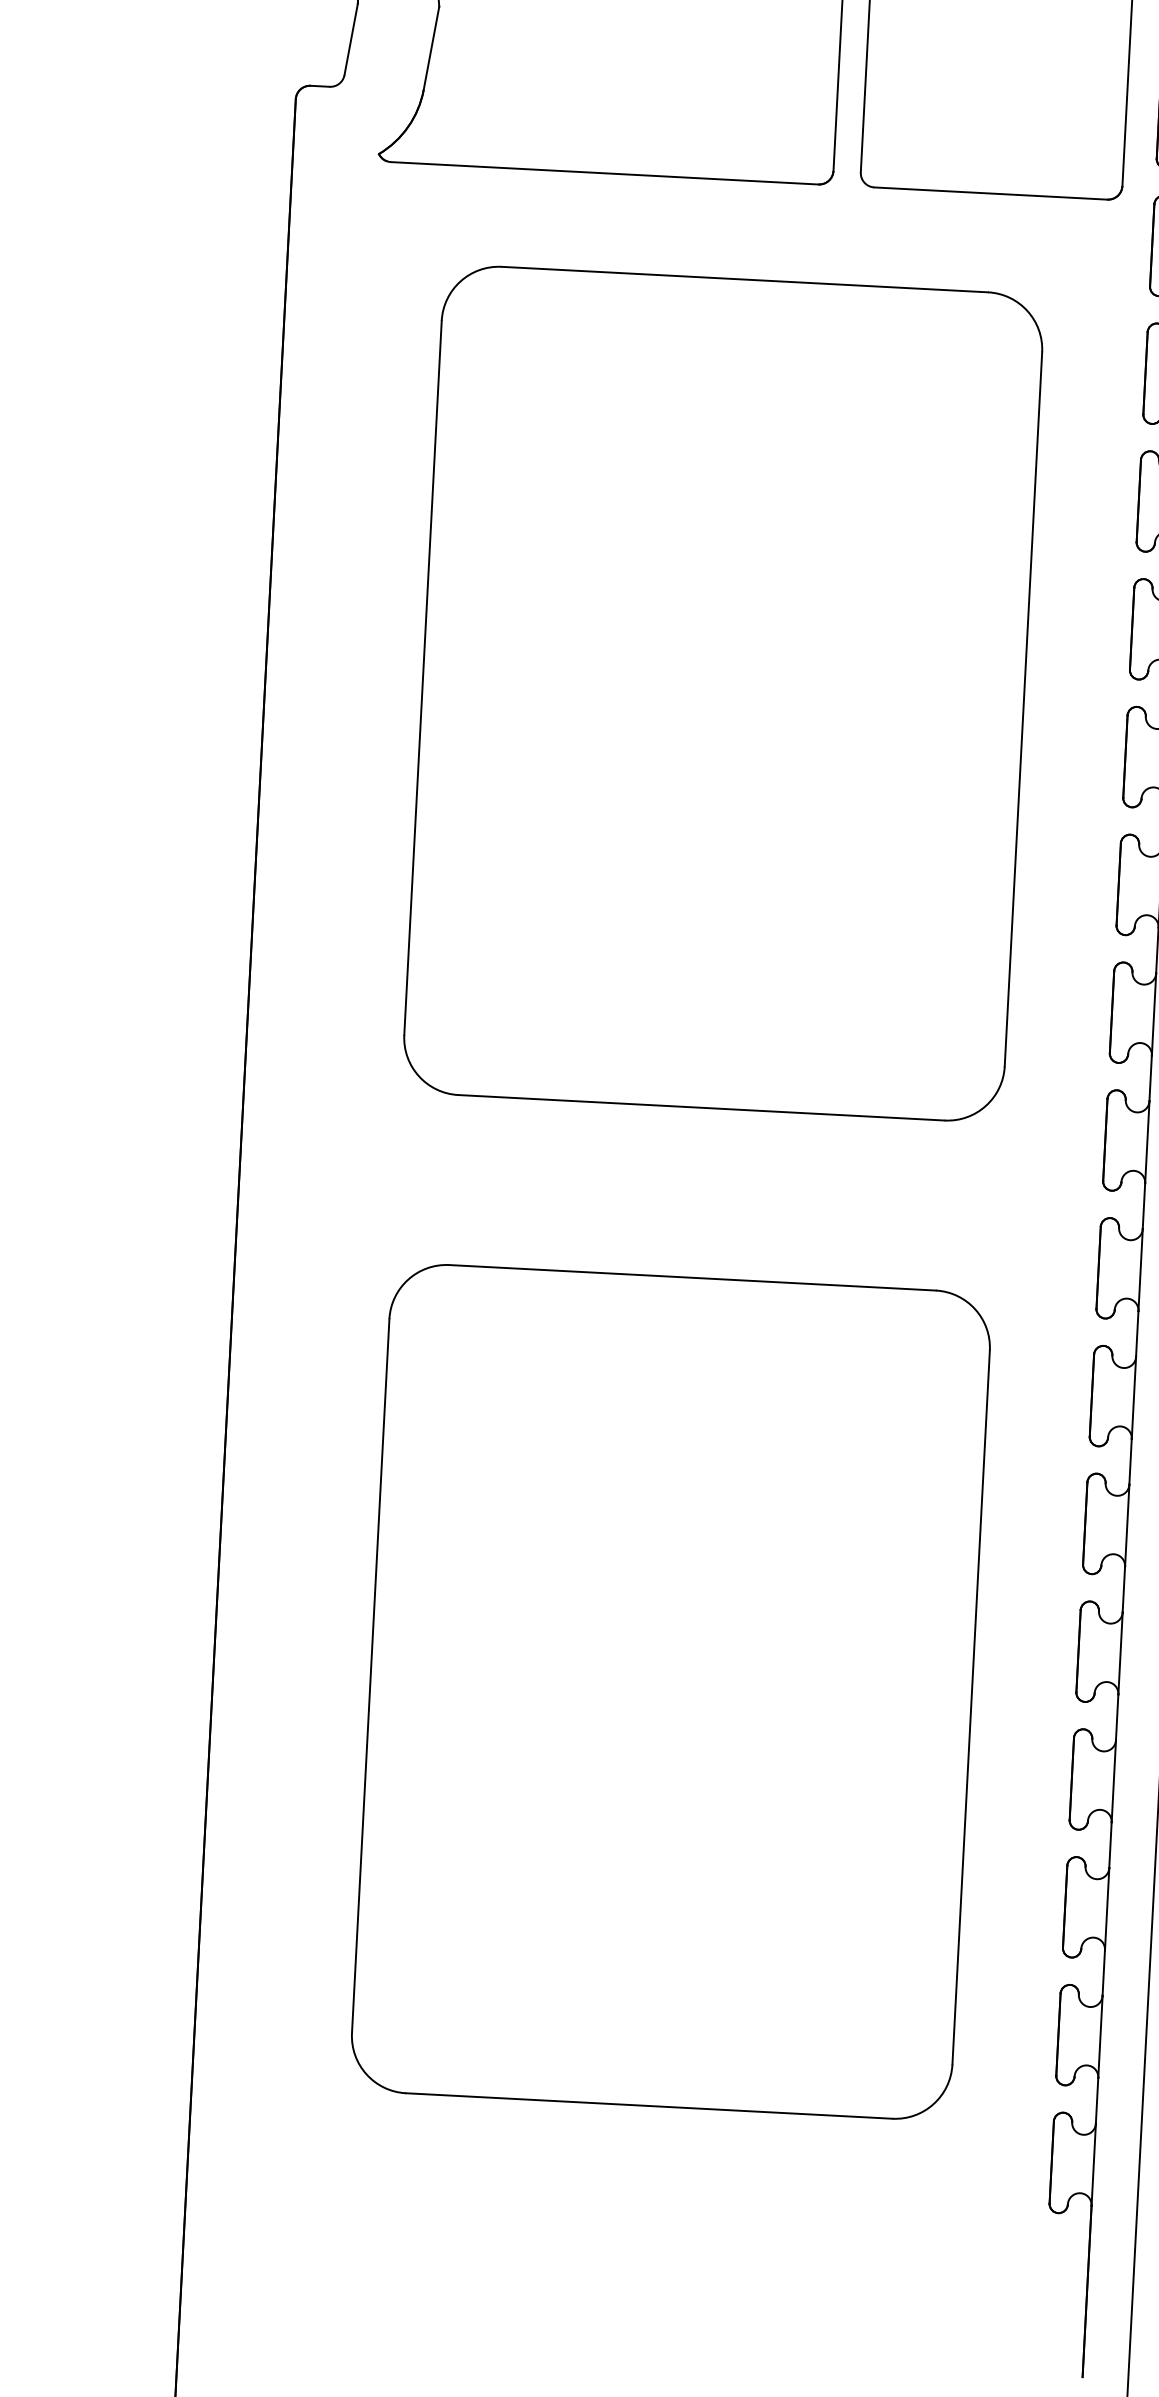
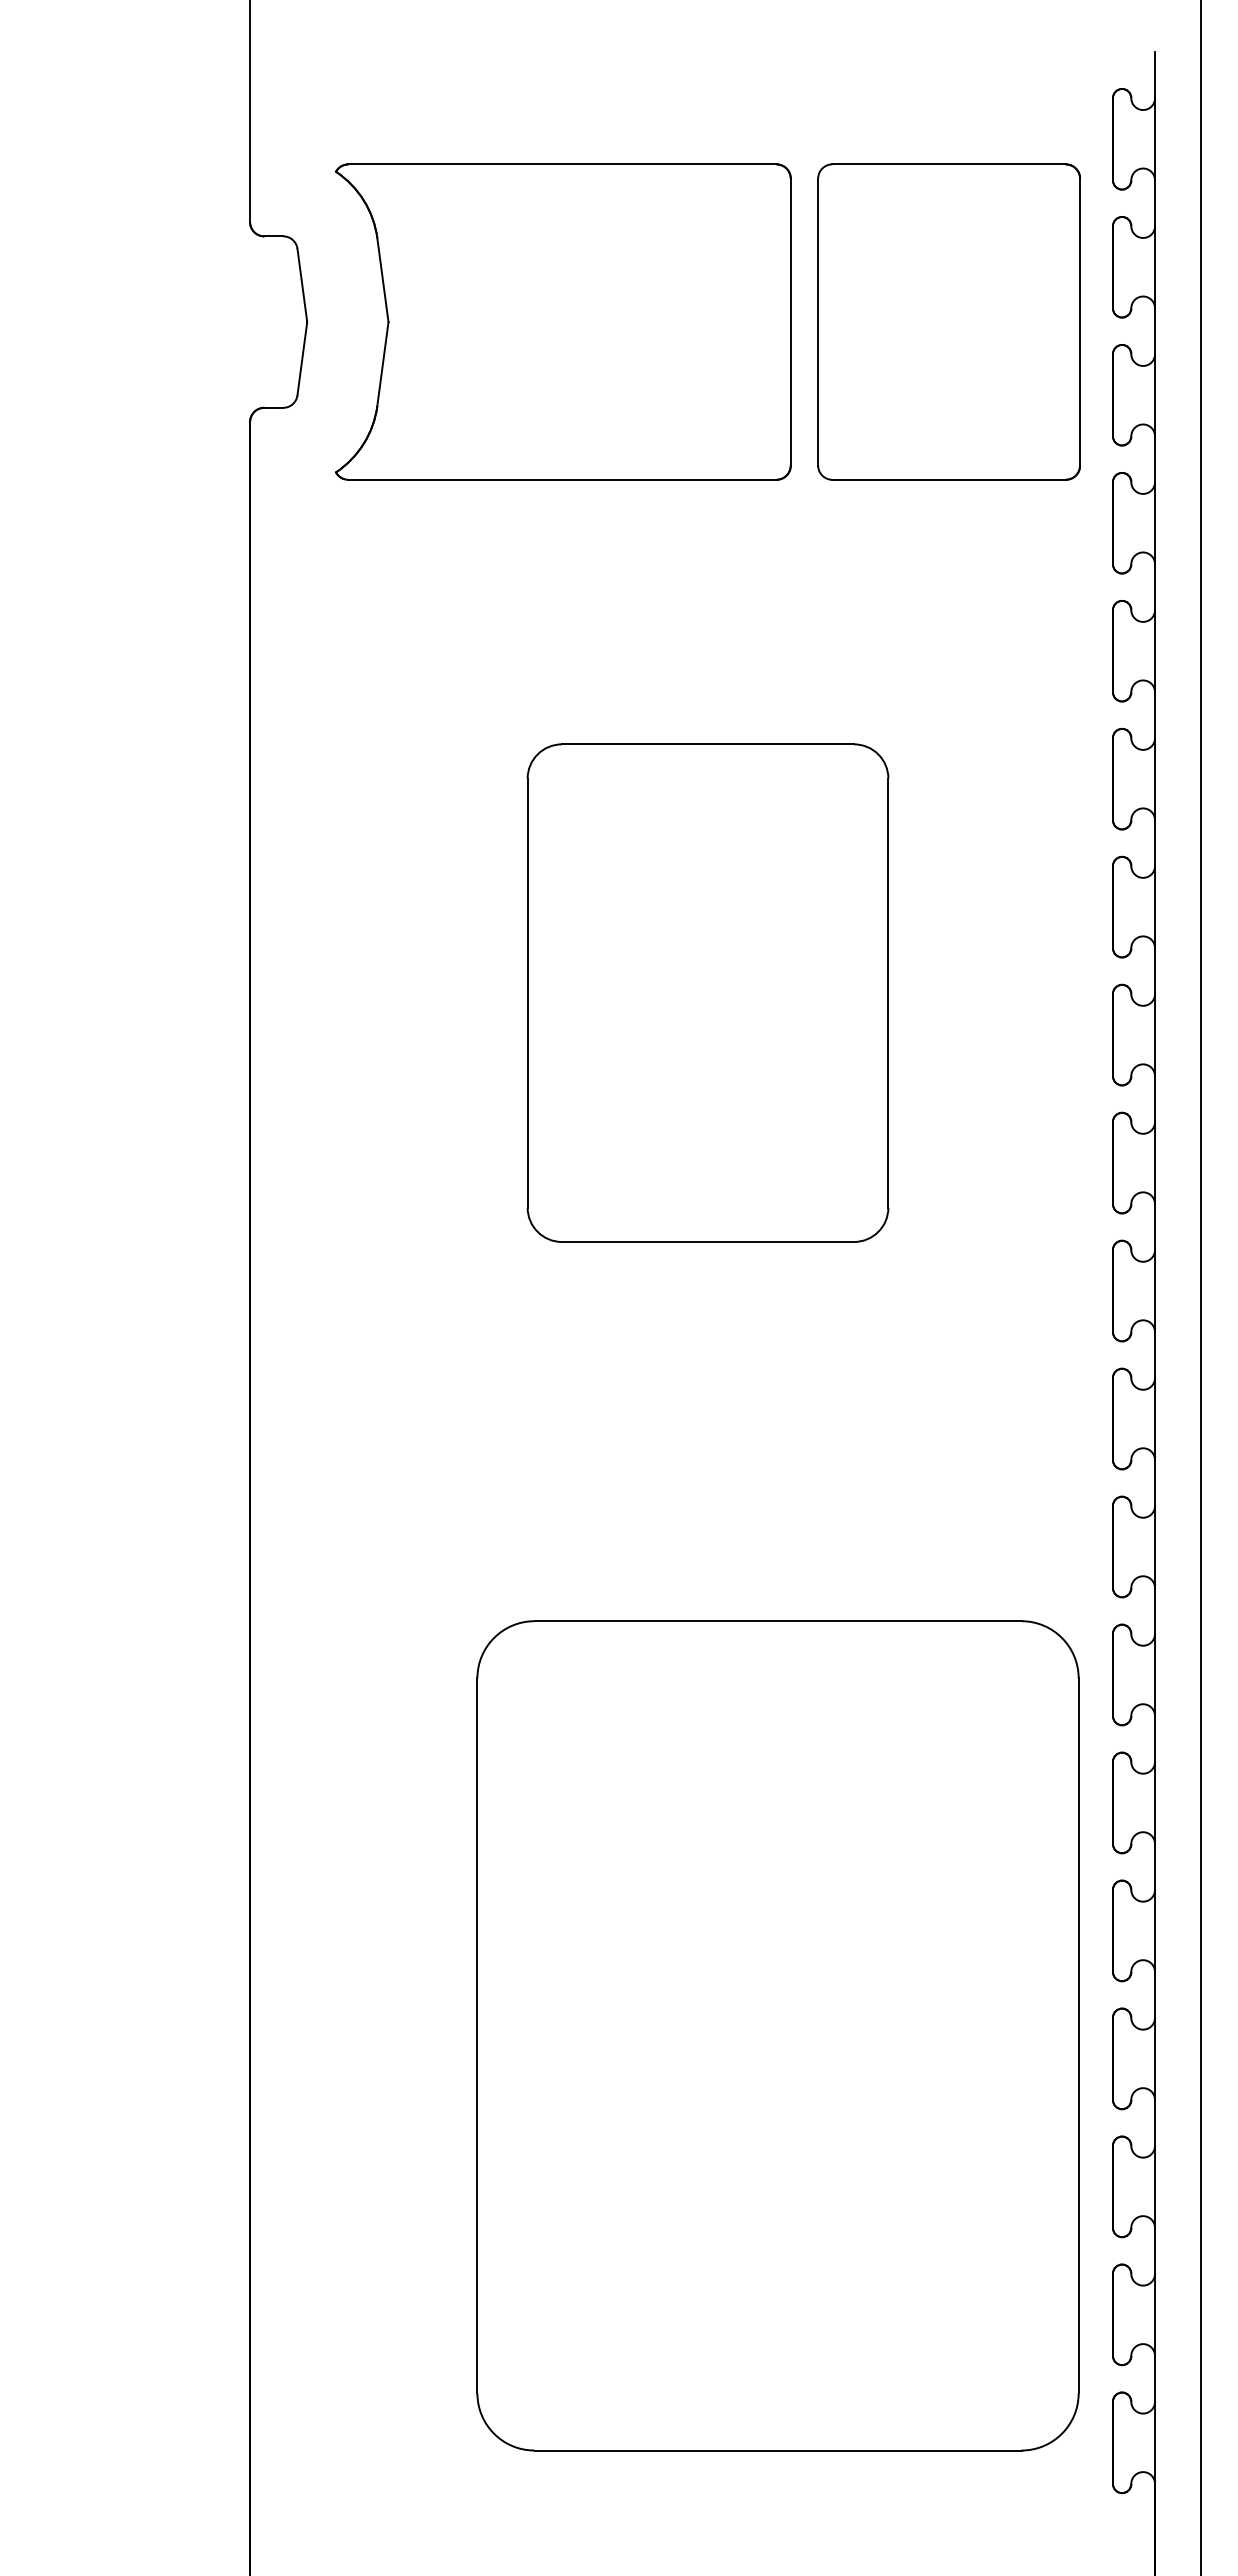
part: (722, 692) -> (707, 992), size x0.6
part: (670, 1691) -> (777, 2035), moved

